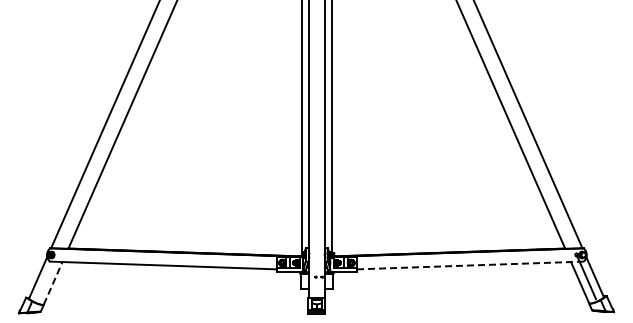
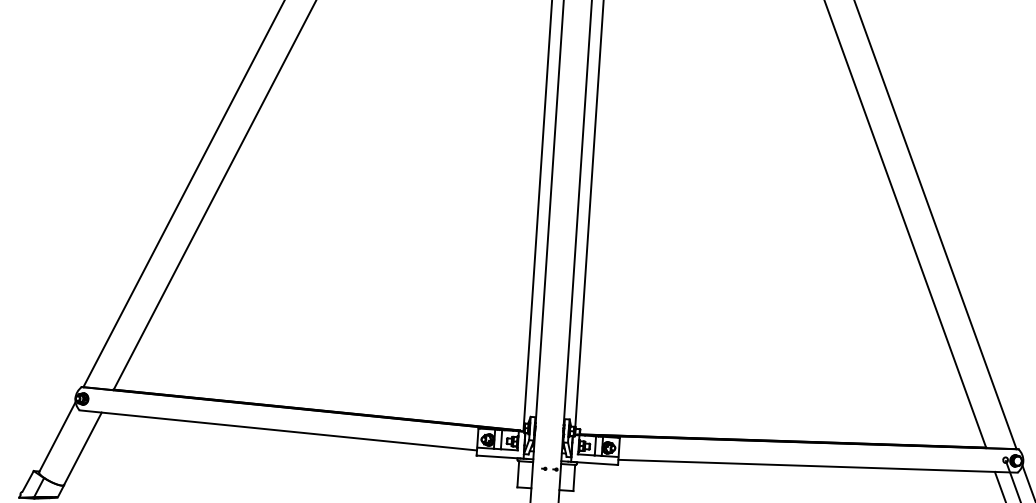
line: (470, 265) -> (817, 466), dashed -> solid
line: (53, 282) -> (83, 447), dashed -> solid

